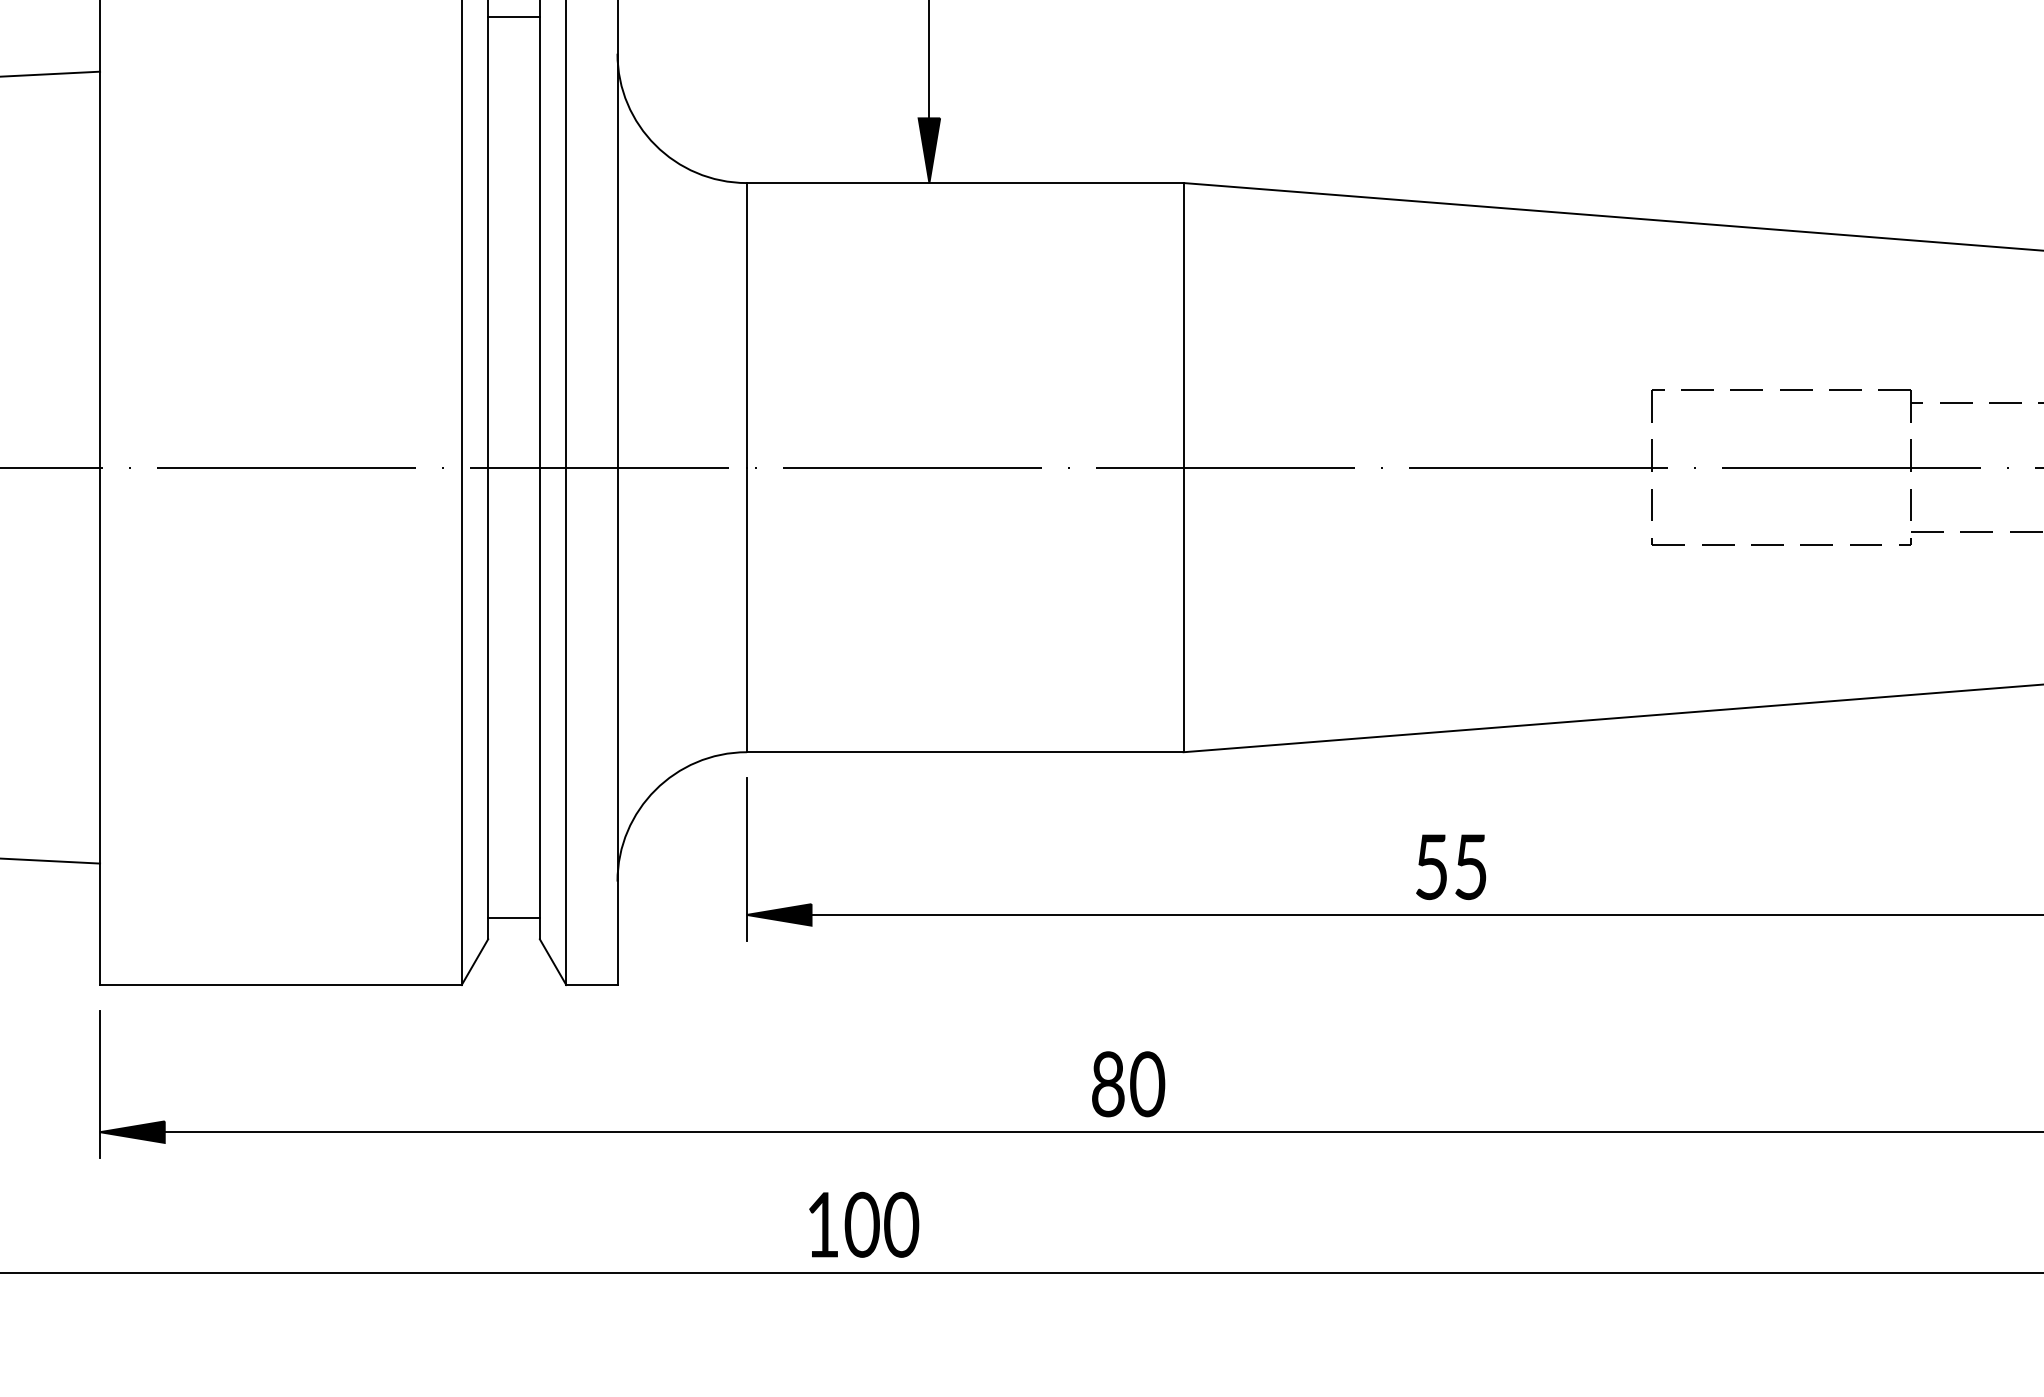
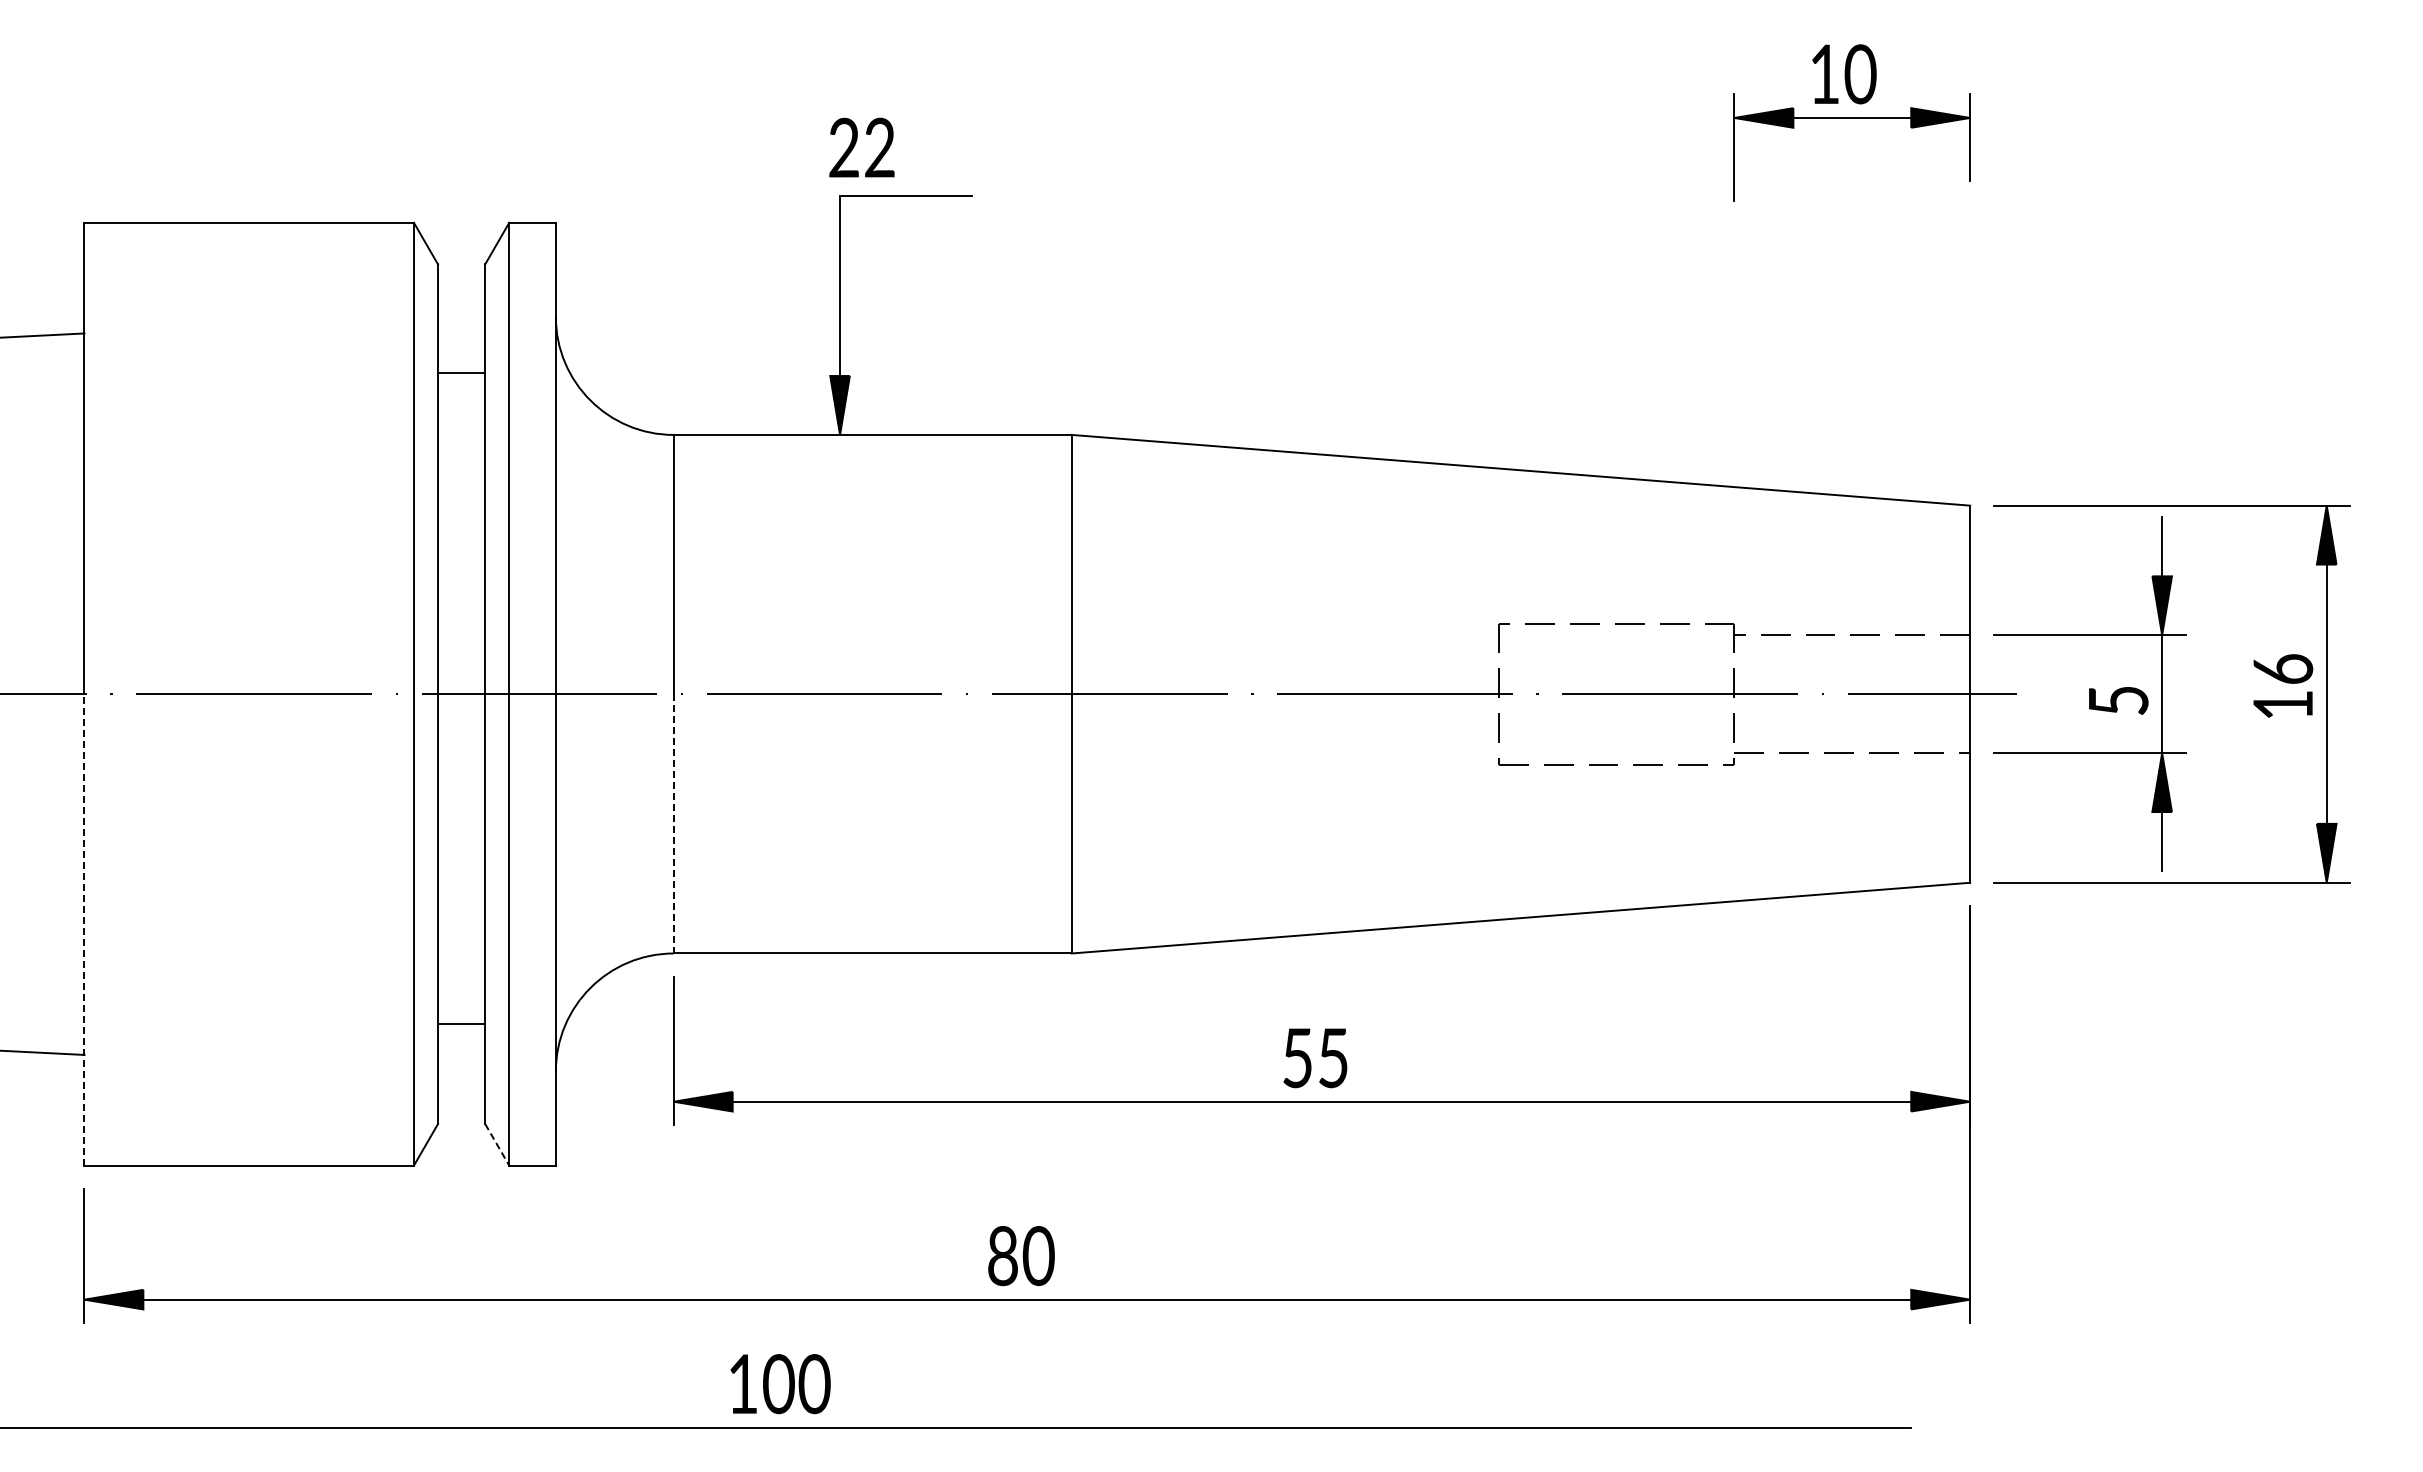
line: (513, 17) -> (461, 373), moved
line: (746, 609) -> (673, 823), solid -> dashed
line: (100, 725) -> (84, 929), solid -> dashed
line: (513, 917) -> (461, 1024), moved
line: (553, 962) -> (497, 1145), solid -> dashed

